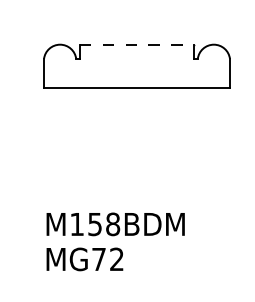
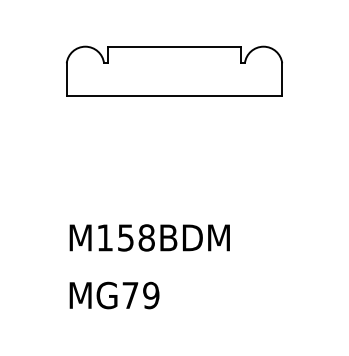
line: (137, 44) -> (174, 46), dashed -> solid
text: (115, 224) -> (149, 237), moved
text: (117, 259) -> (151, 295), MG72 -> MG79

